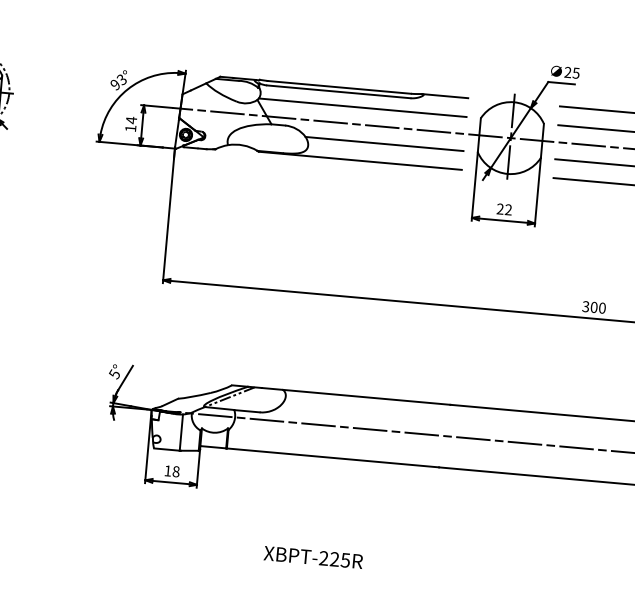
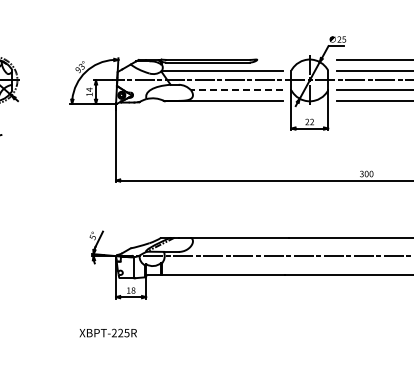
line: (444, 96) -> (269, 59), removed
line: (383, 144) -> (236, 90), solid -> dashed
text: (312, 556) -> (107, 332), moved

